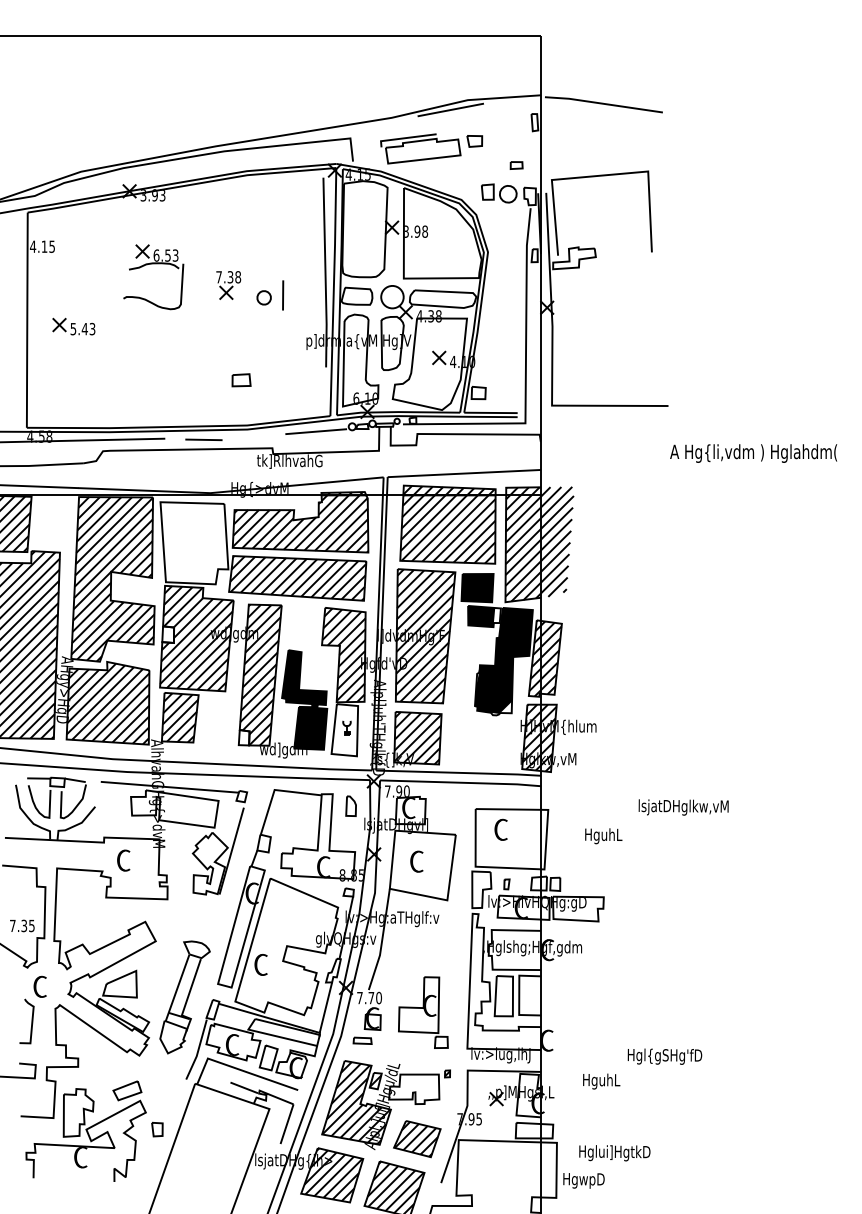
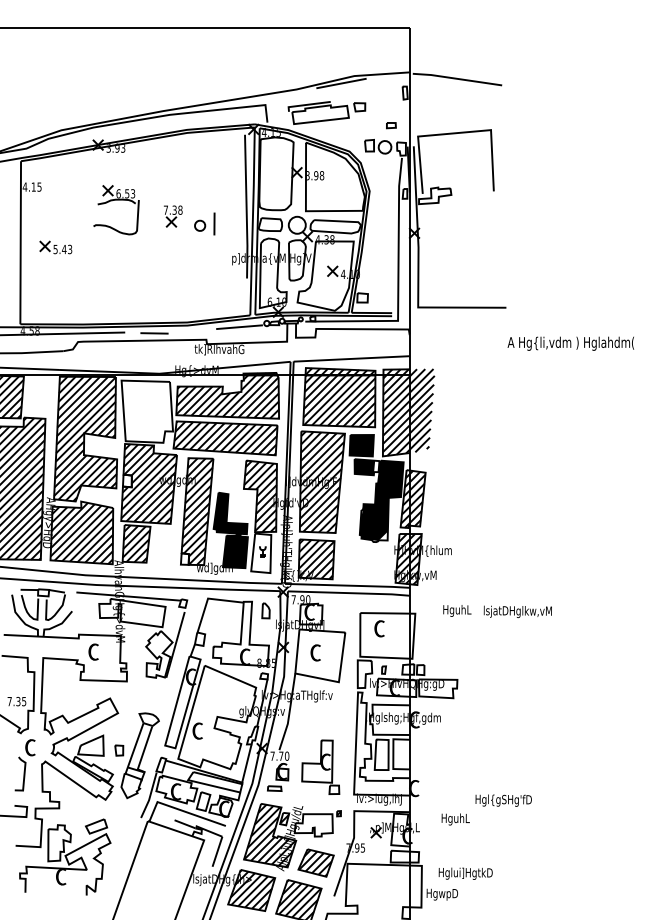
part: (241, 380) -> (182, 288), removed
text: (603, 836) -> (457, 611), moved
part: (157, 1129) -> (119, 750), moved

